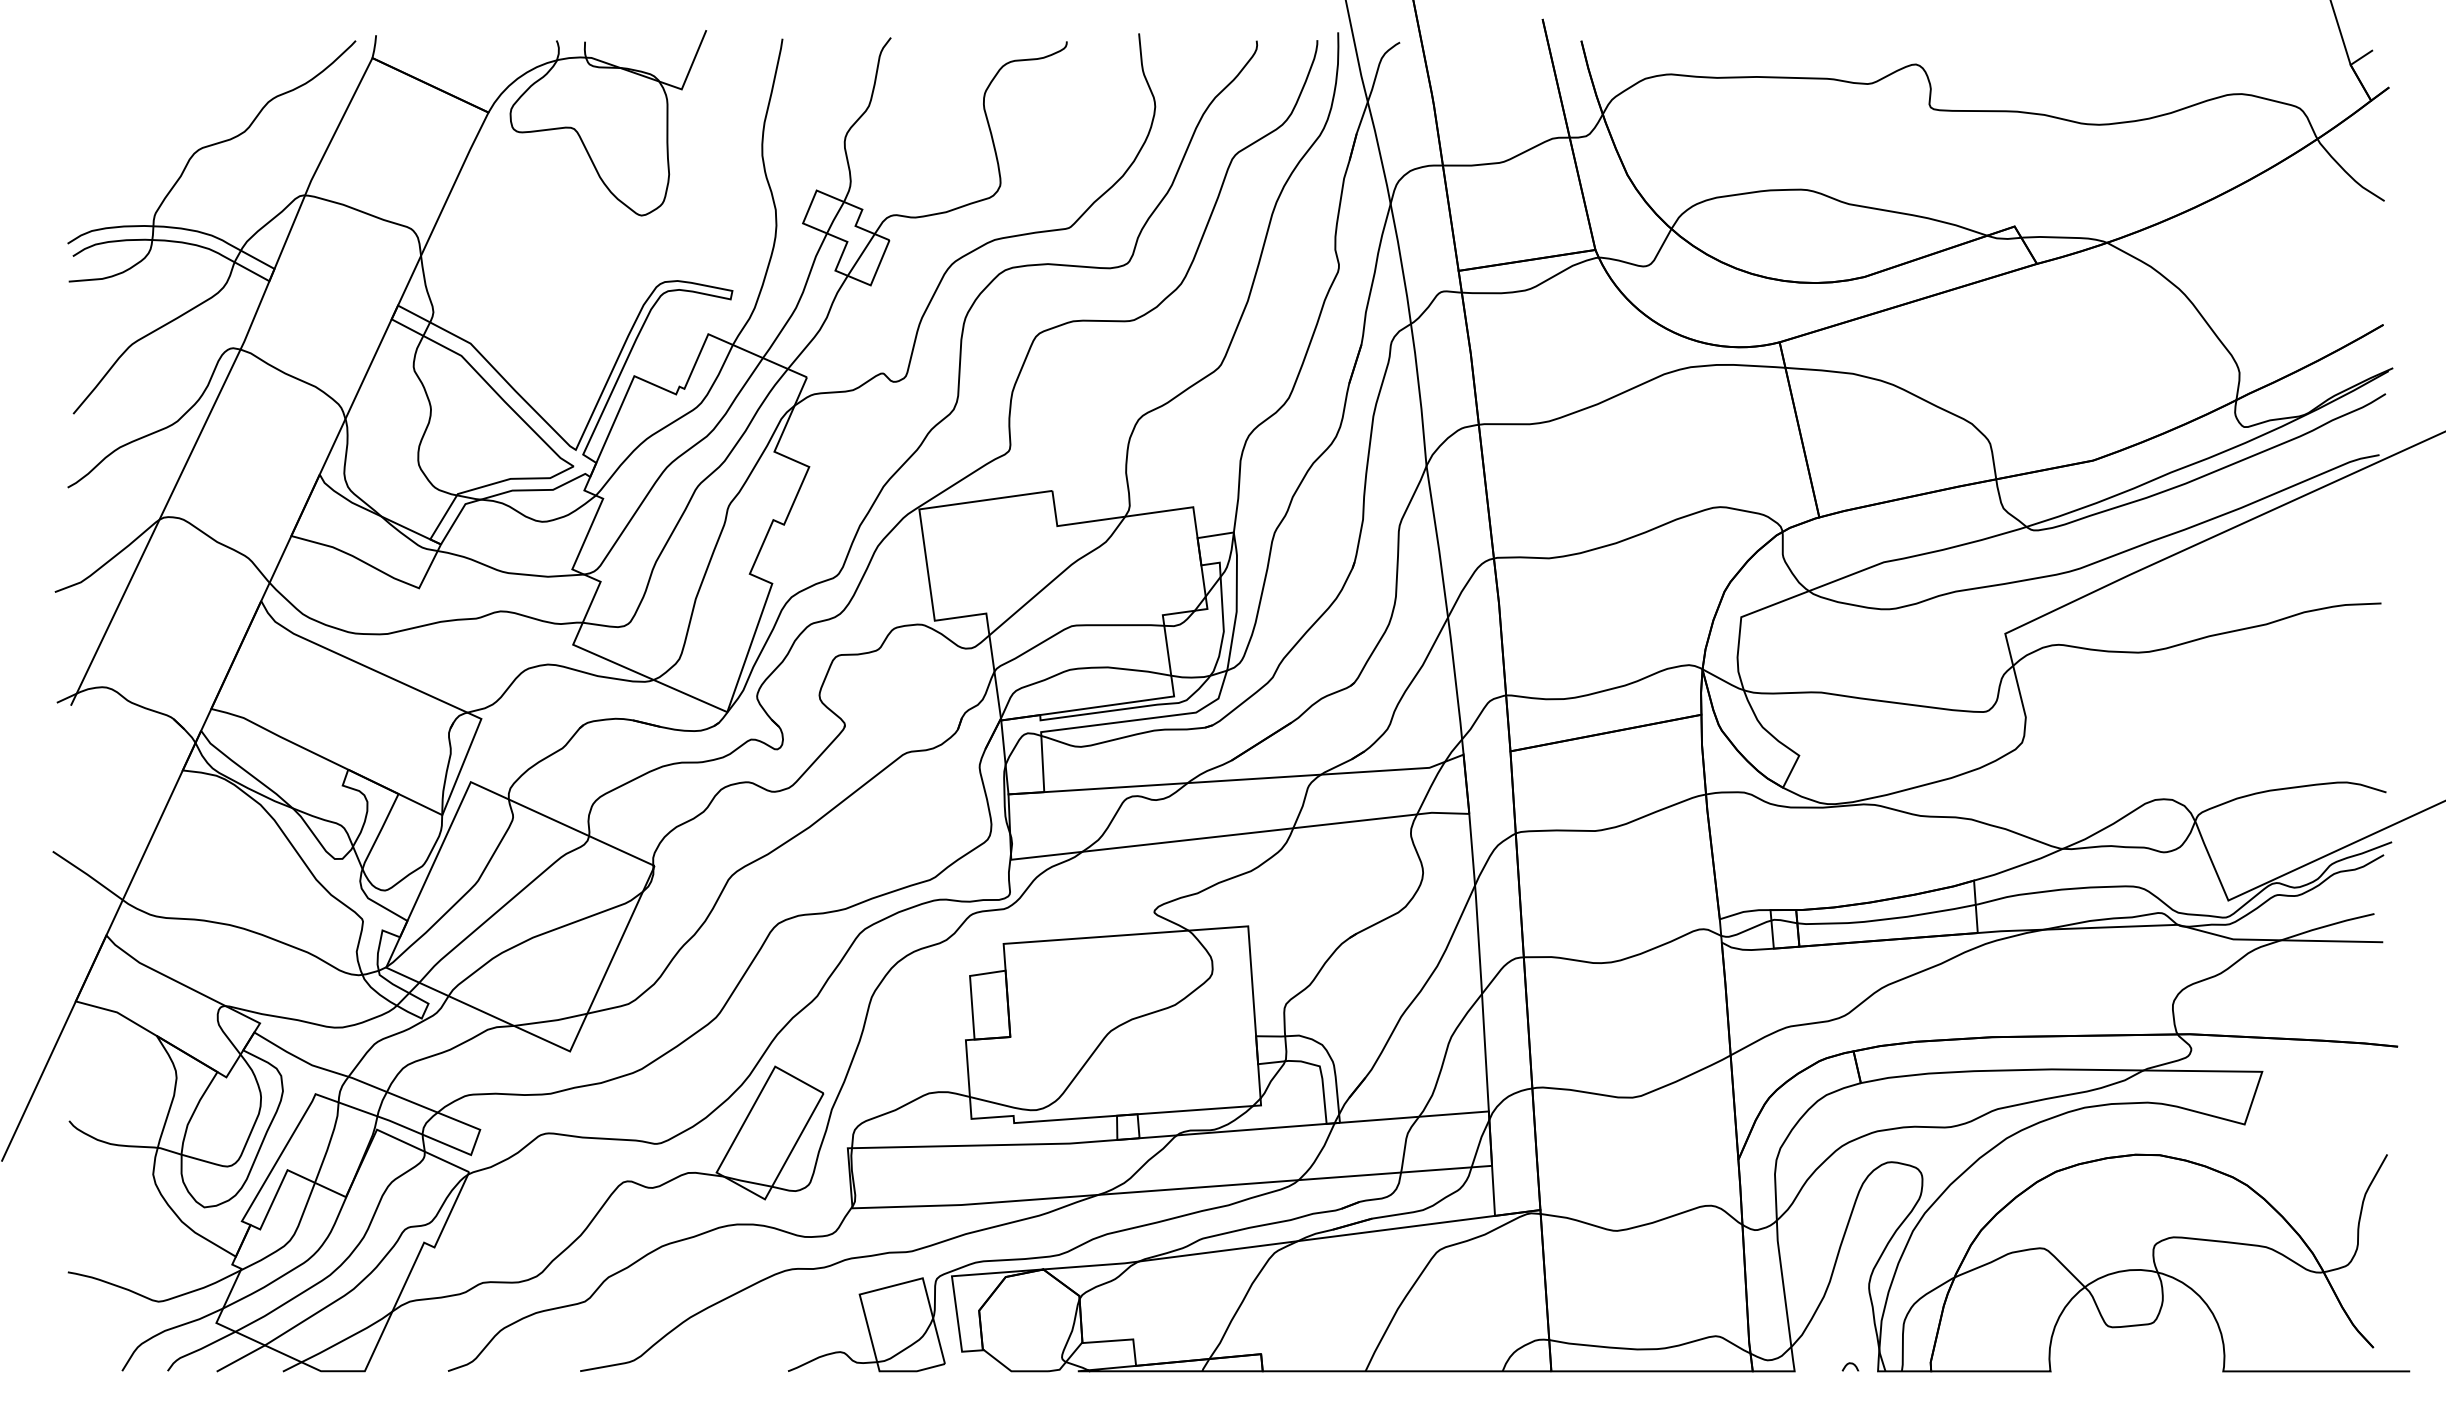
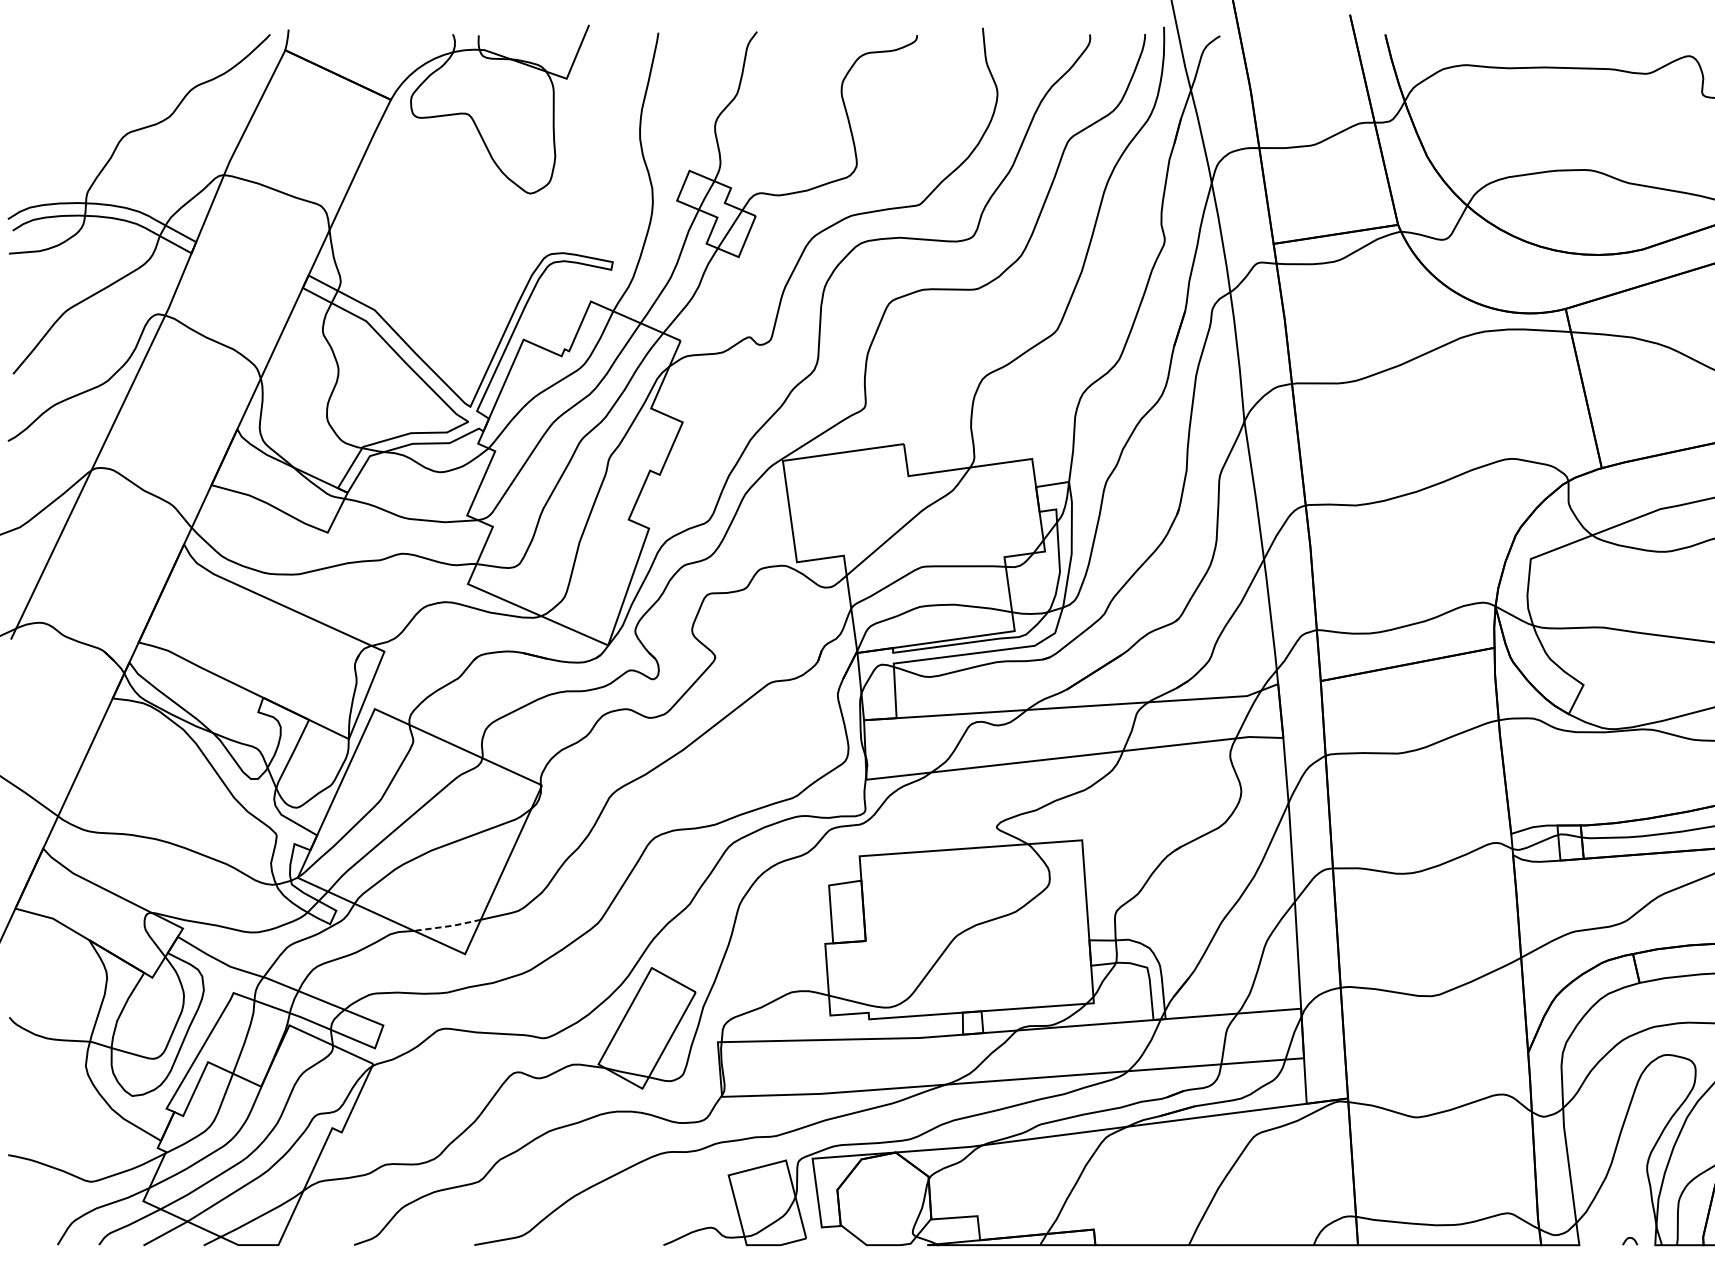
line: (551, 1020) -> (448, 925), solid -> dashed

